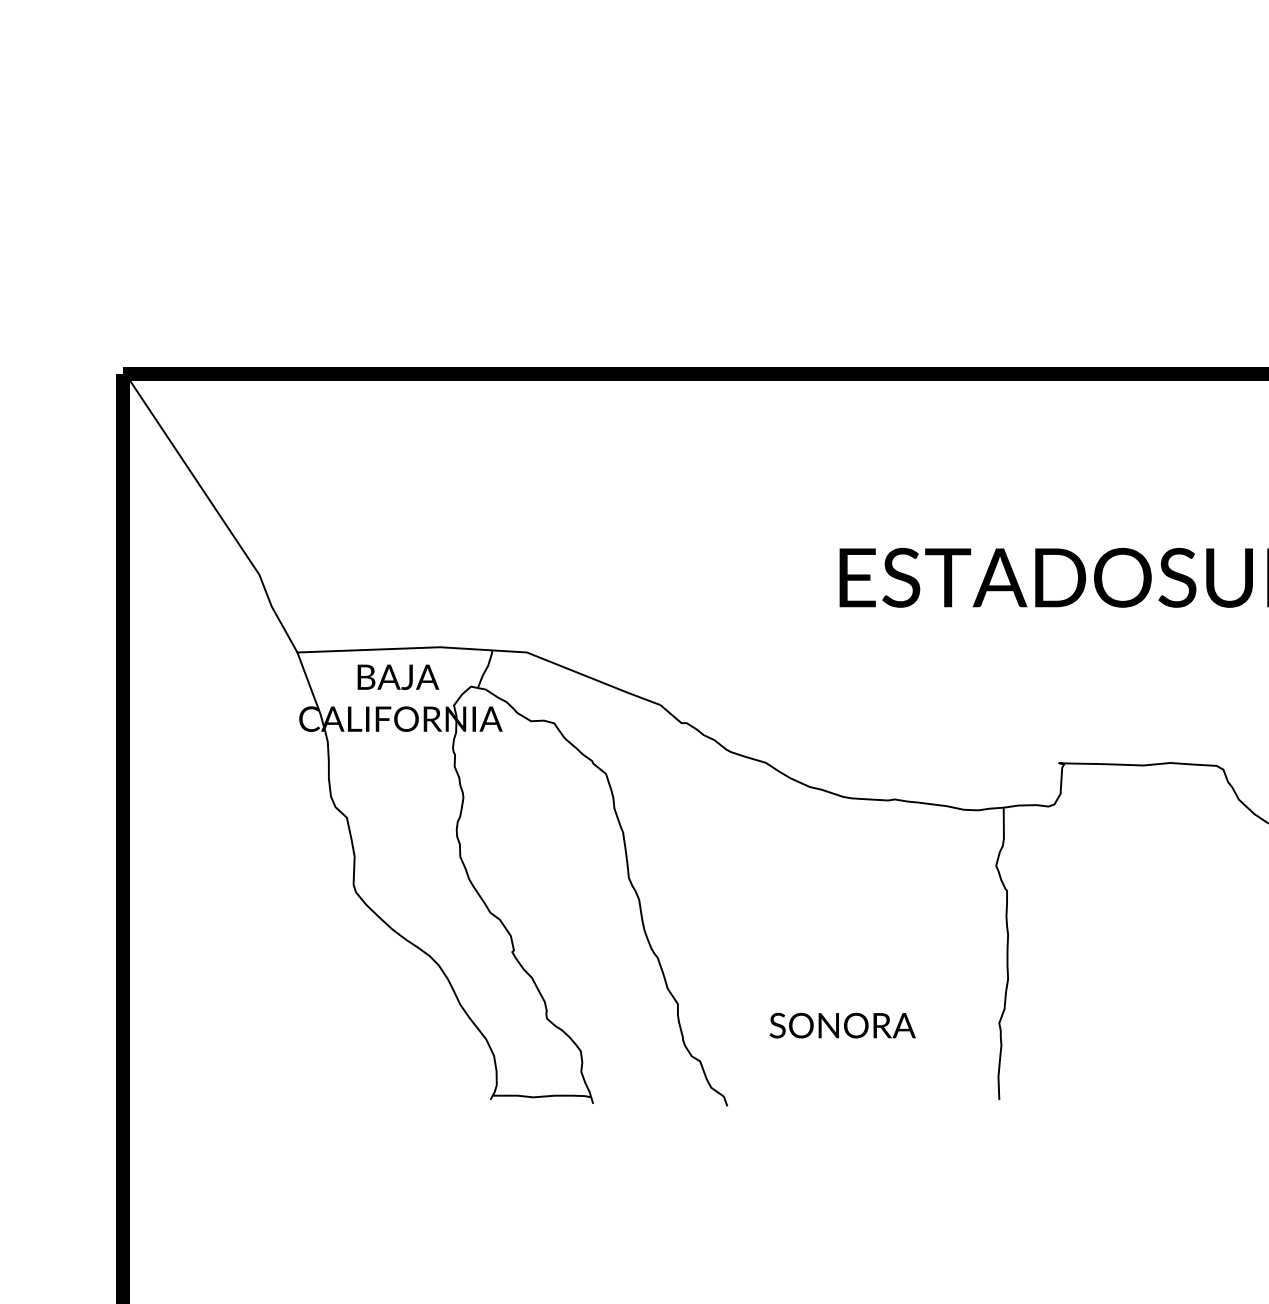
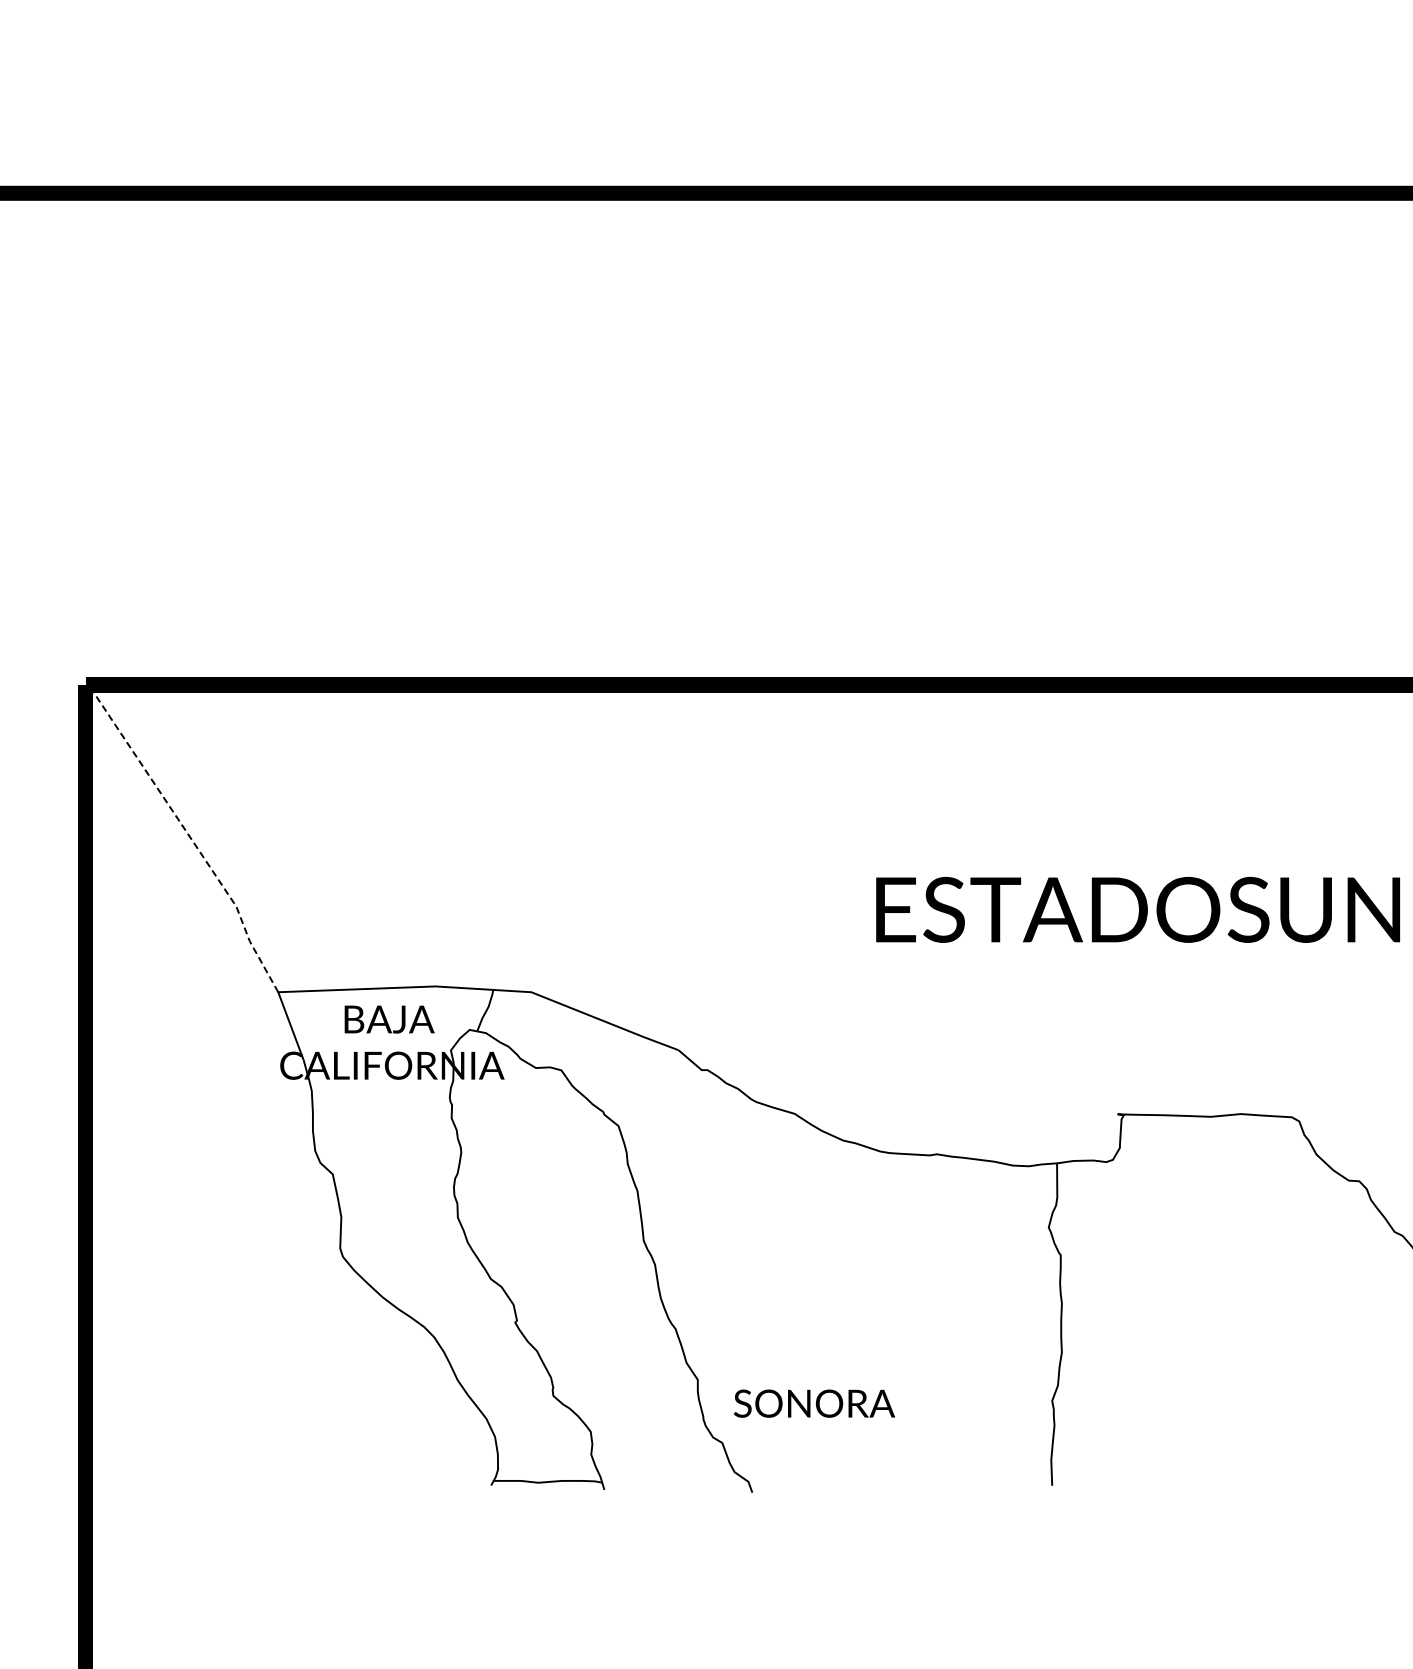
line: (216, 511) -> (189, 836), solid -> dashed
text: (842, 1025) -> (814, 1403), moved

